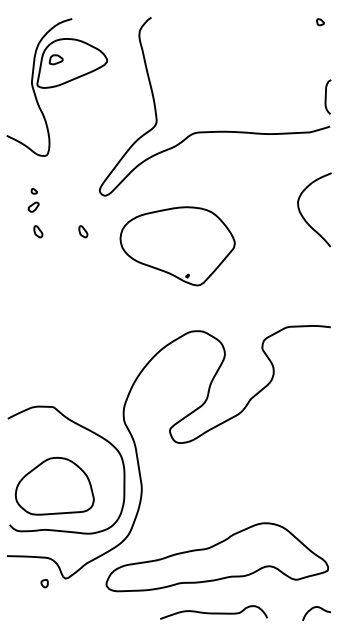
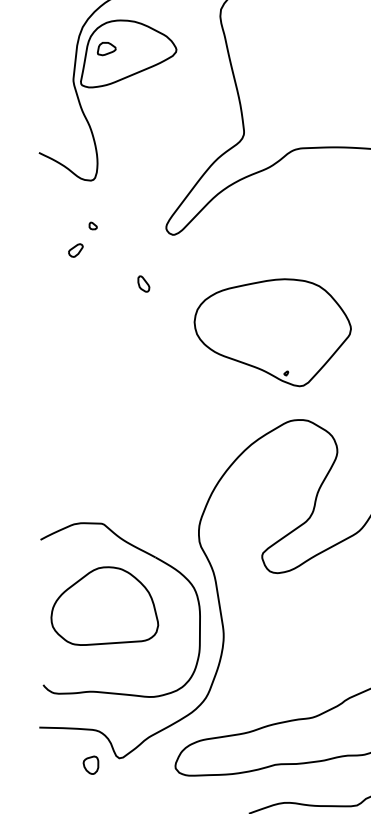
part: (33, 191) -> (92, 226), moved
part: (38, 231) -> (82, 283), removed
part: (177, 246) -> (272, 332), moved
part: (54, 485) -> (104, 605), moved
part: (44, 583) -> (90, 765), size x1.67

